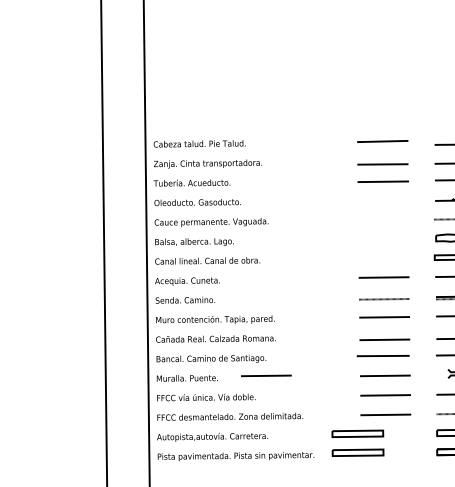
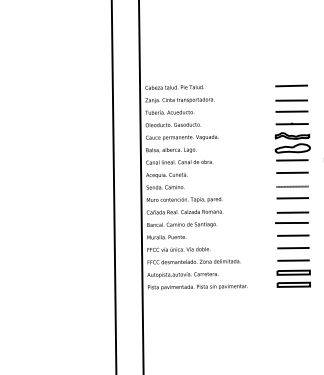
part: (384, 228) -> (292, 141), added
line: (266, 375) -> (217, 235), removed
part: (357, 442) -> (293, 278), moved

